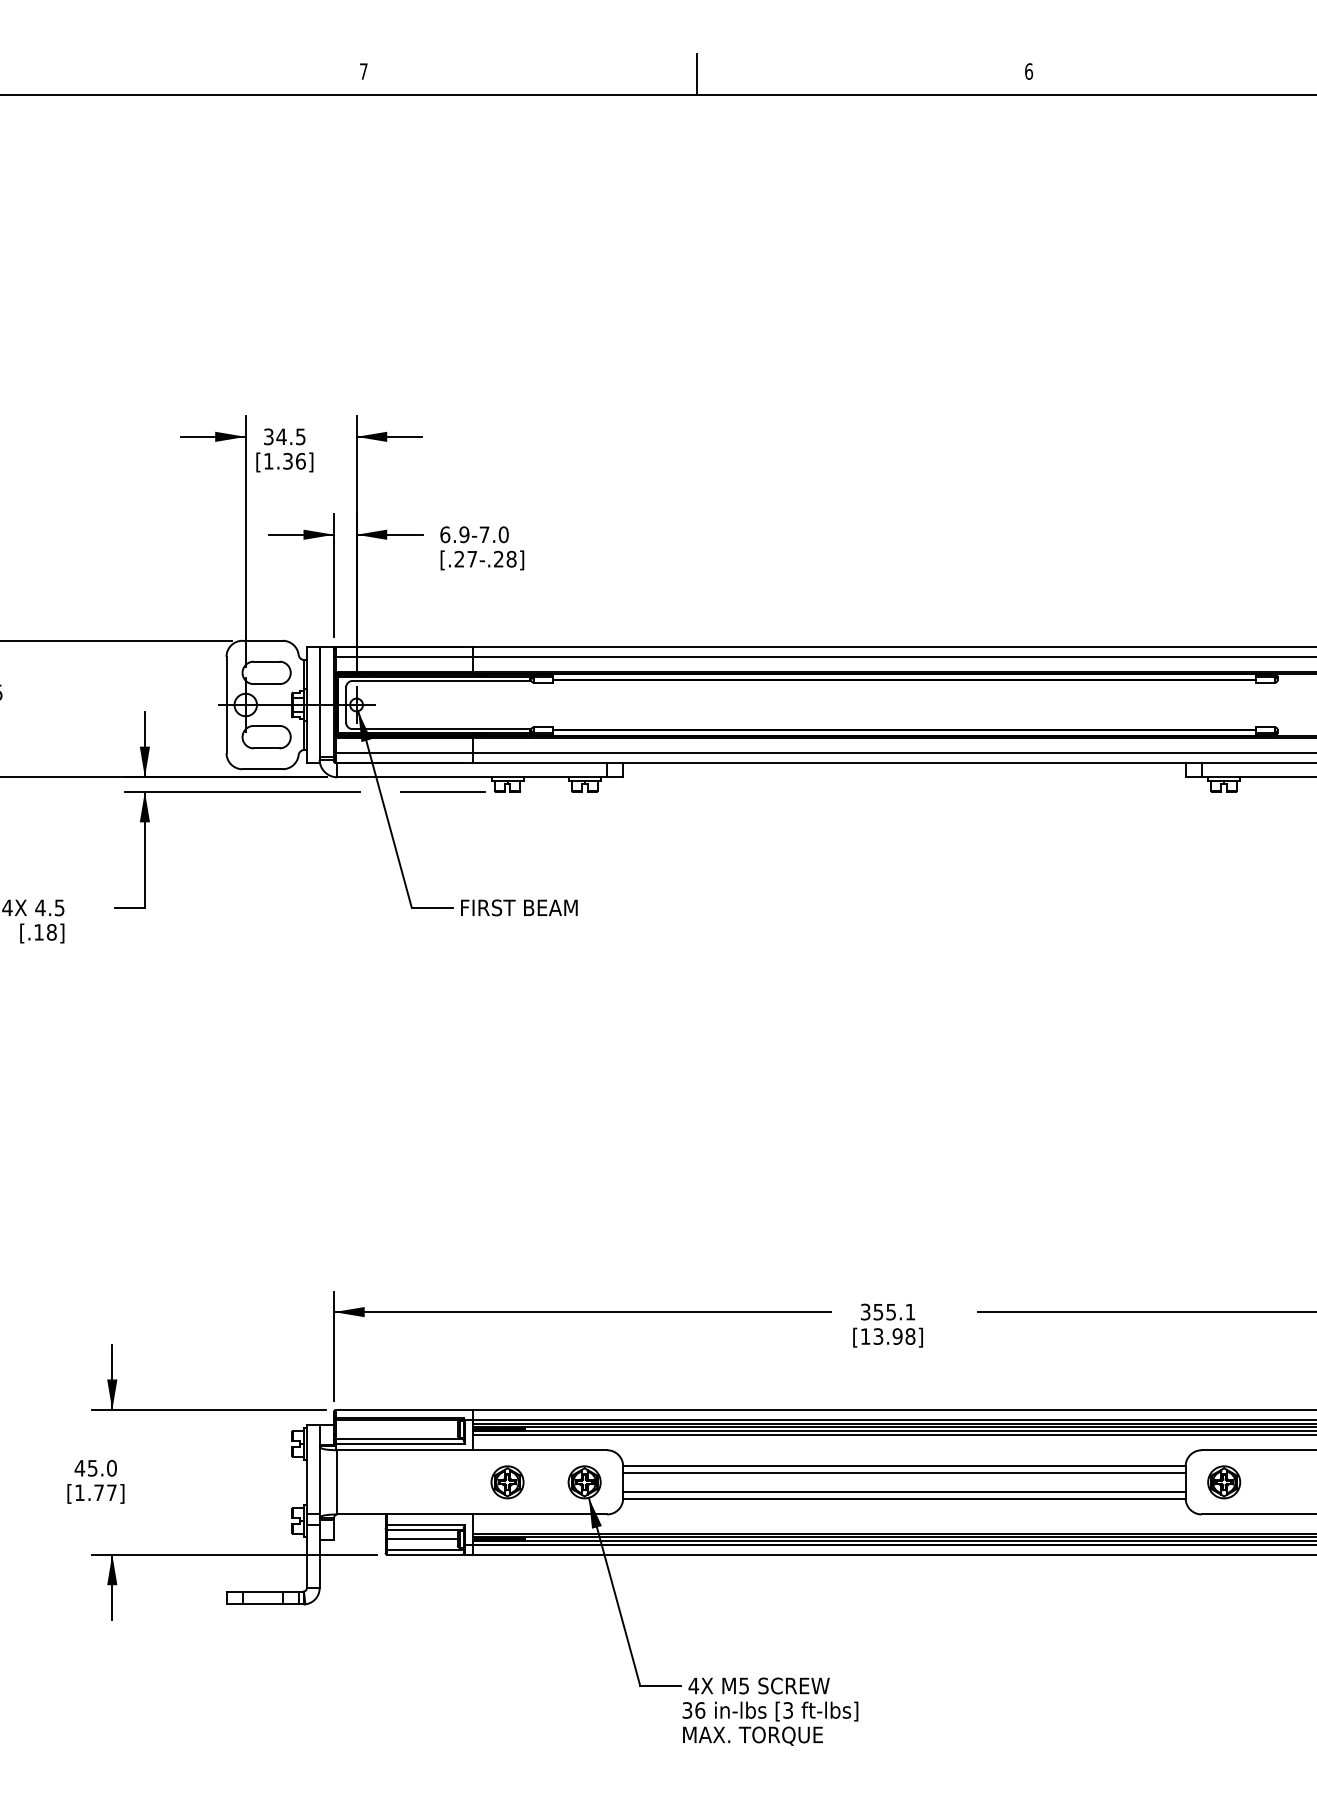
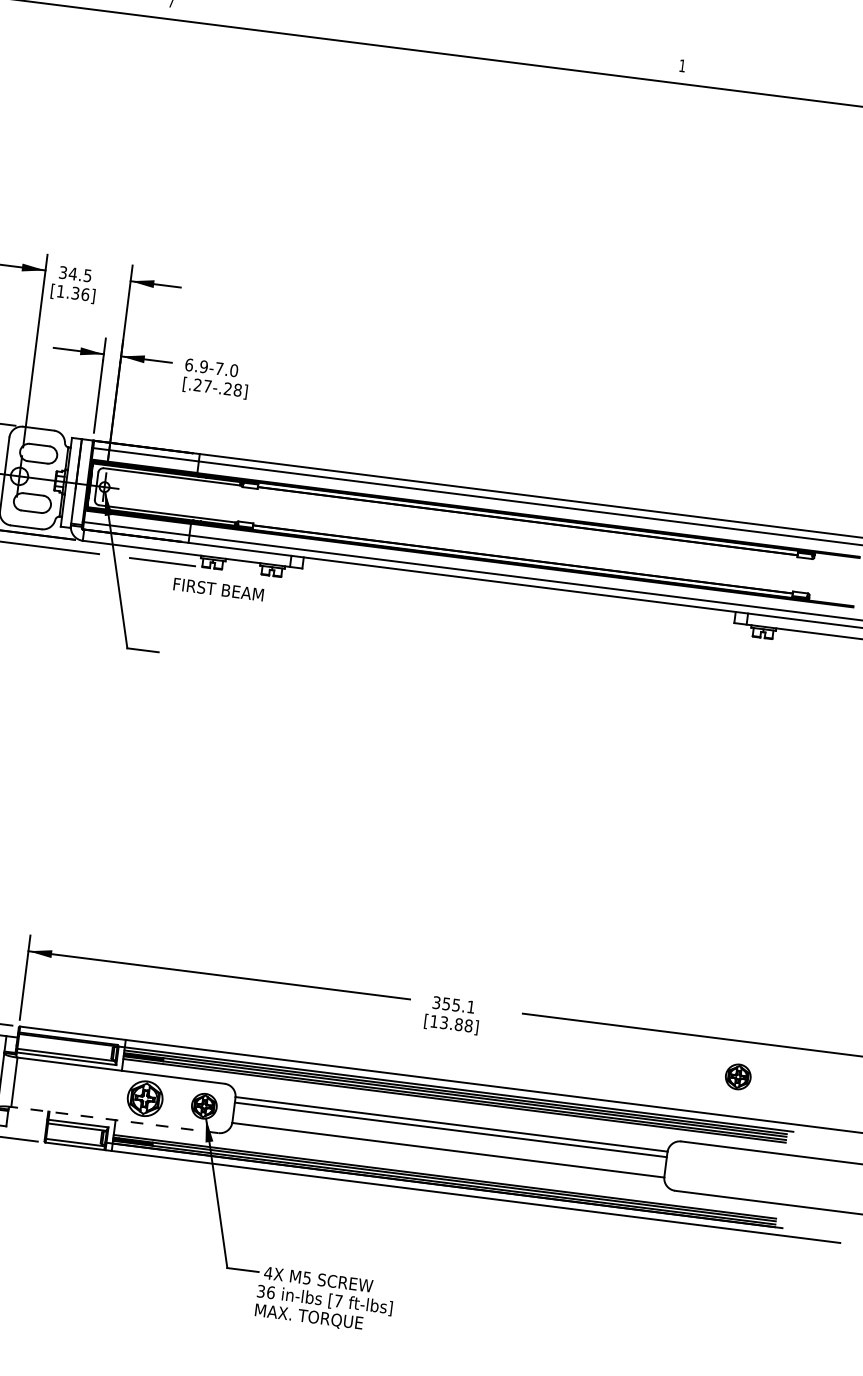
text: (1029, 71) -> (682, 65), 6 -> 1
line: (697, 74) -> (427, 35), removed
text: (519, 907) -> (218, 589), moved
text: (897, 1336) -> (458, 1024), [13.98] -> [13.88]
part: (507, 1482) -> (145, 1098), size x1.4
part: (1224, 1482) -> (738, 1077), moved
line: (904, 1492) -> (449, 1145), removed
line: (472, 1514) -> (115, 1120), solid -> dashed
line: (421, 1539) -> (73, 1134), removed
text: (787, 1710) -> (338, 1301), [3 -> [7

